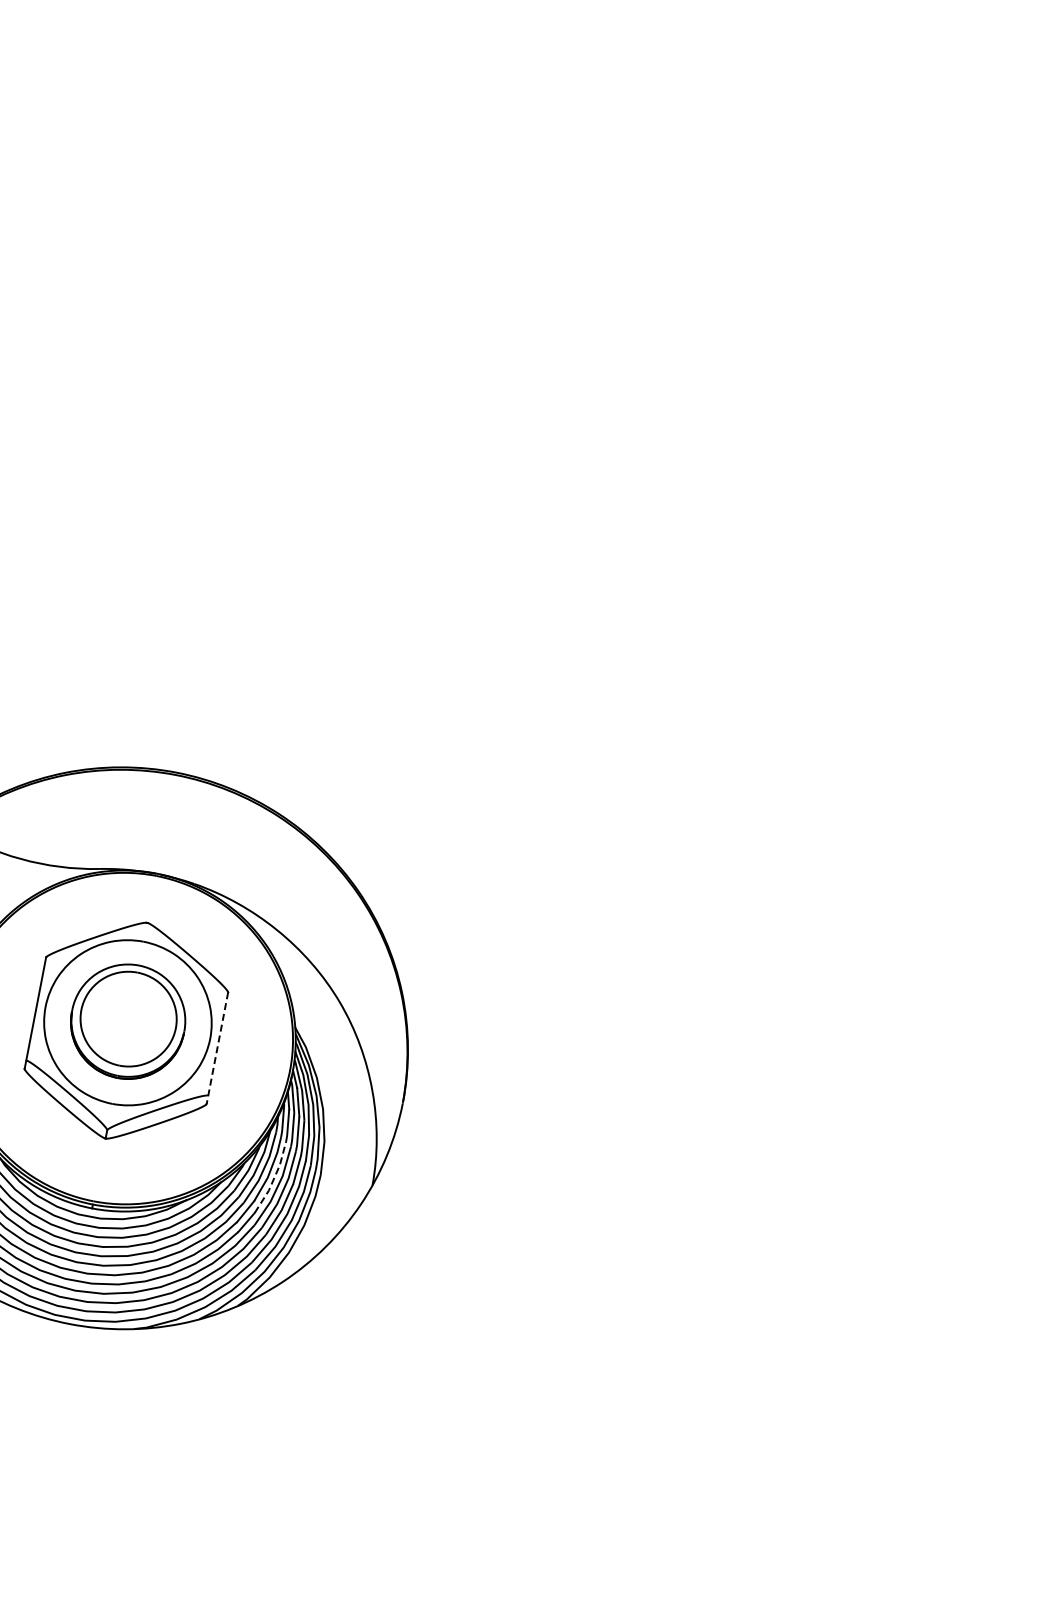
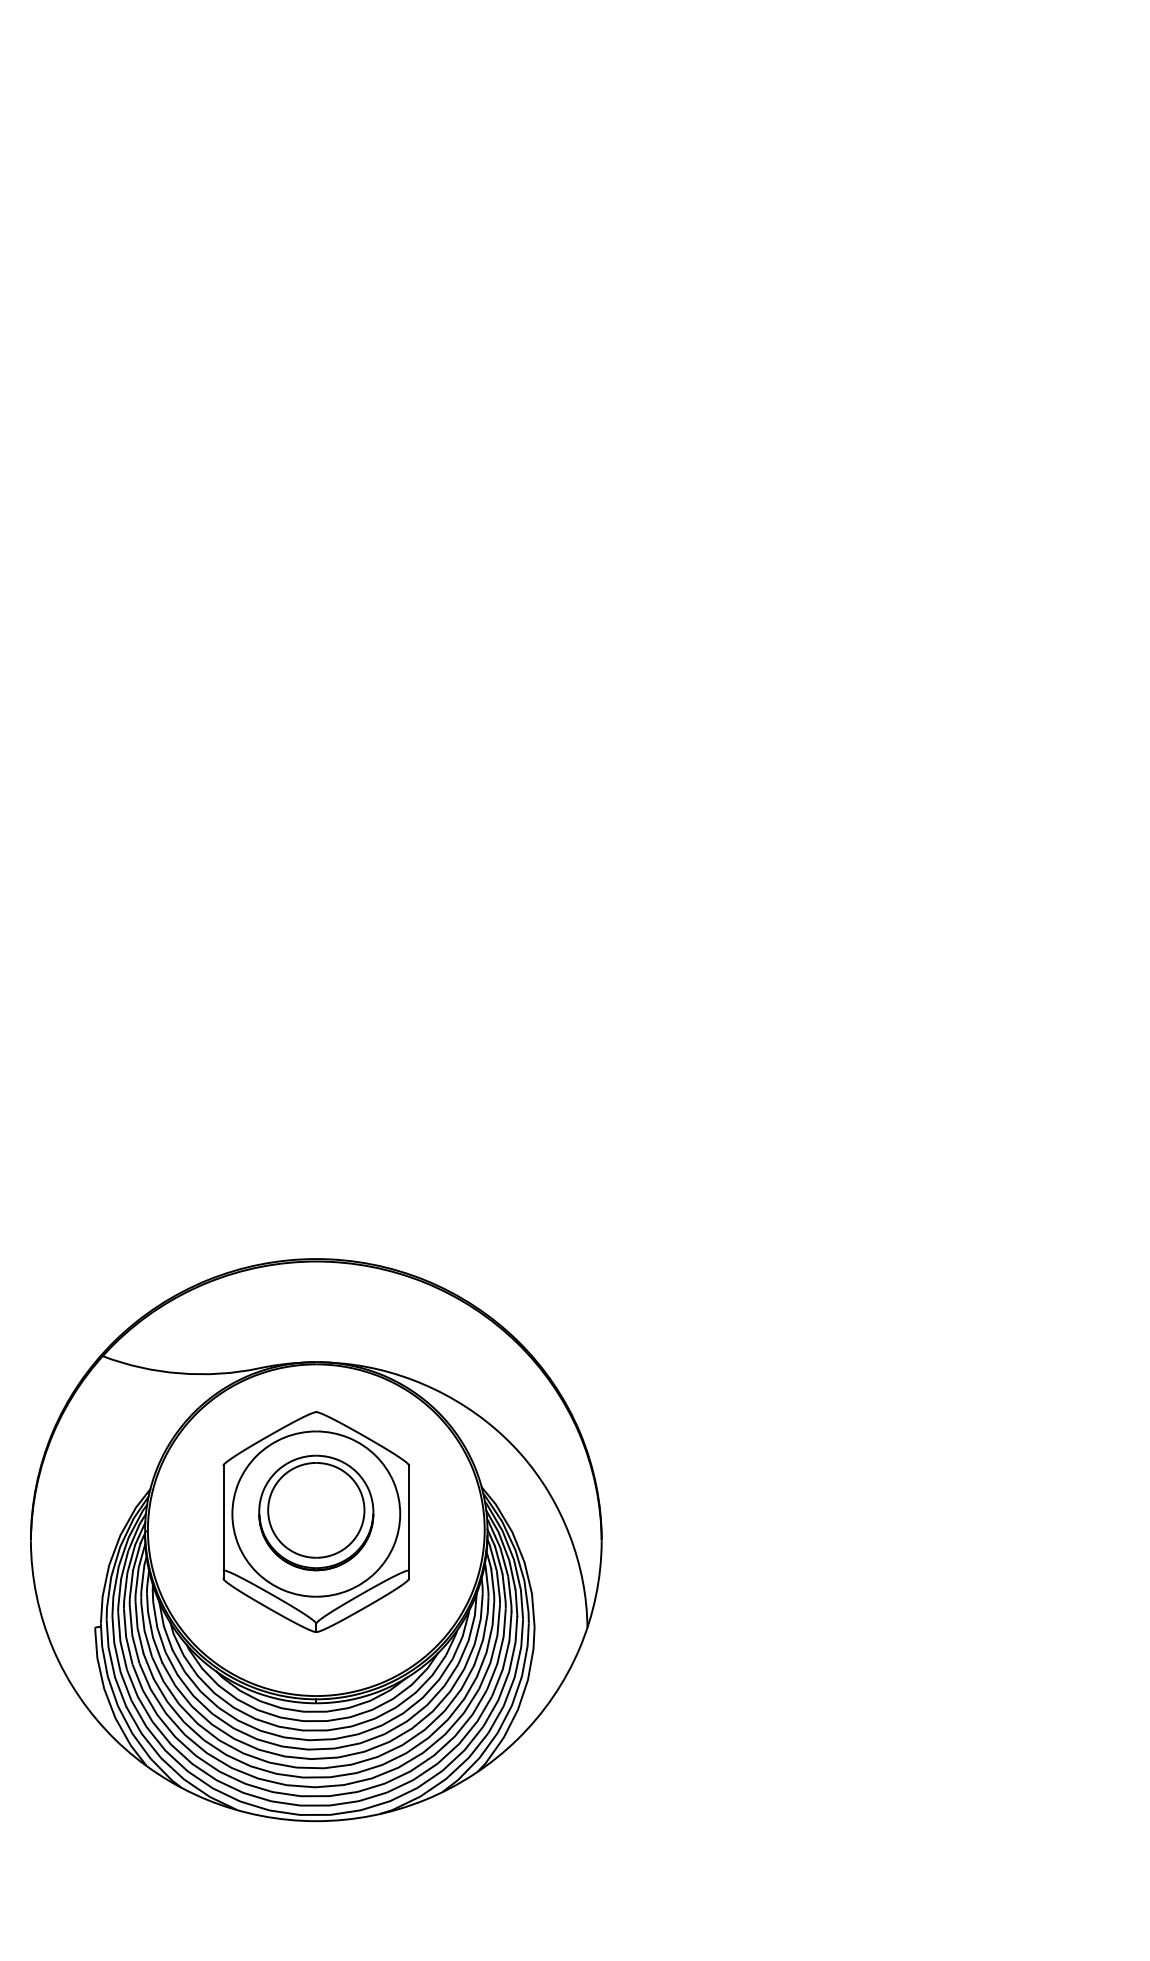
line: (217, 1048) -> (409, 1522), dashed -> solid
line: (274, 1178) -> (489, 1639), dashed -> solid

